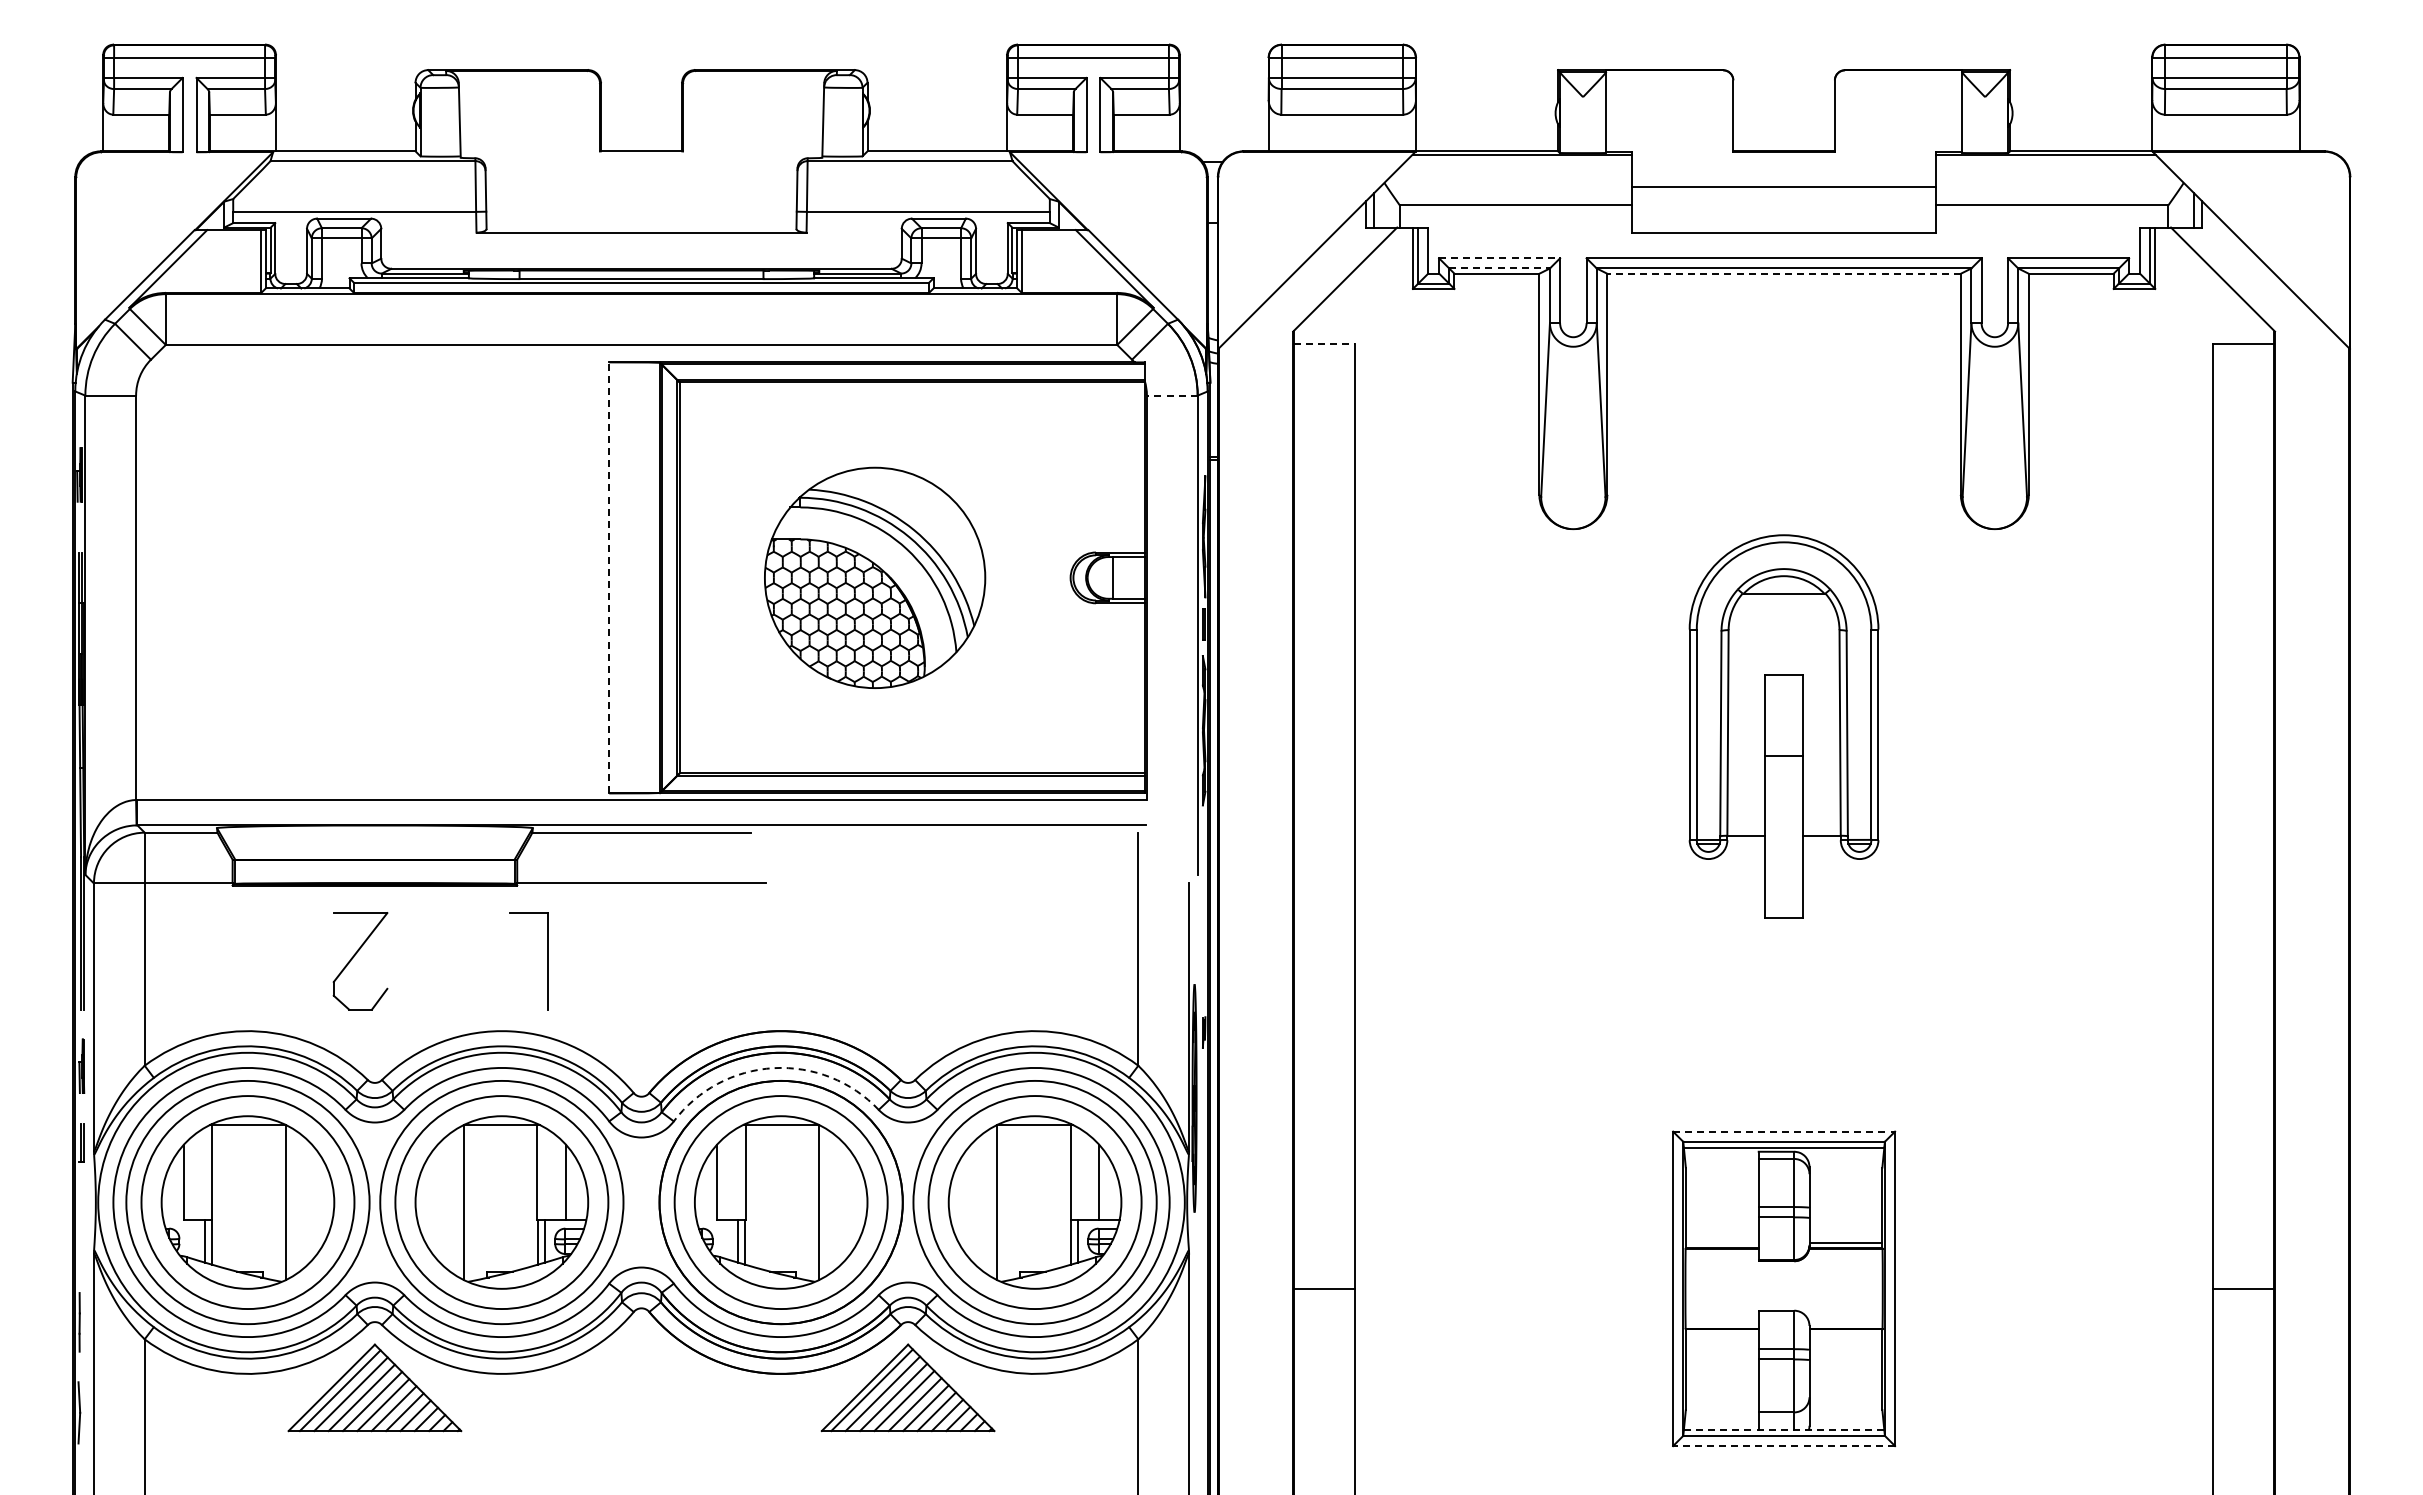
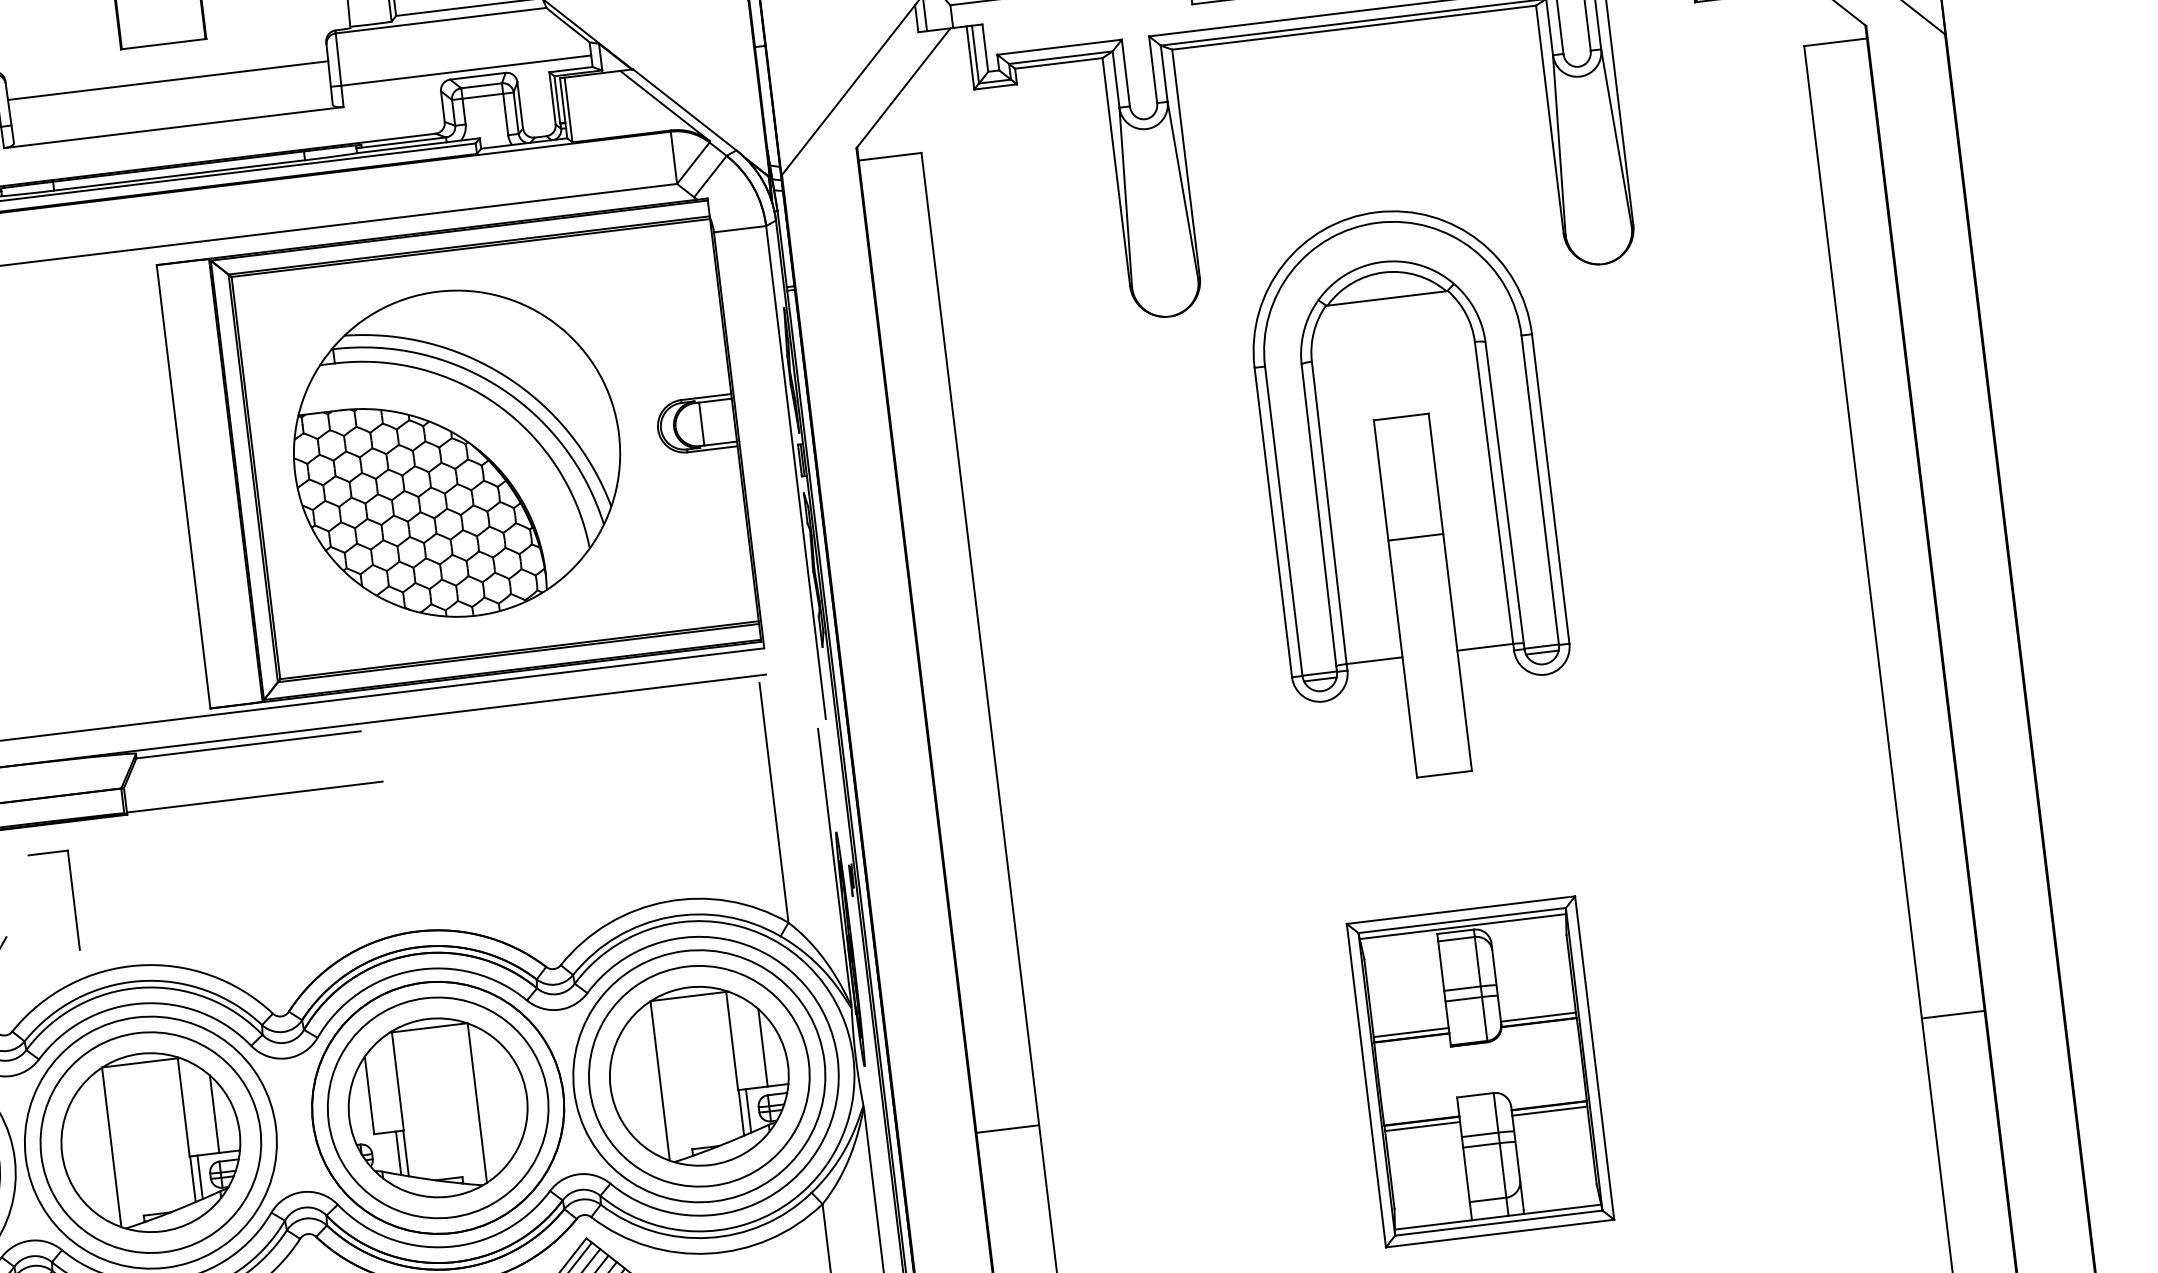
line: (641, 186) -> (168, 80), added
line: (1499, 258) -> (1059, 47), dashed -> solid
line: (1500, 268) -> (1061, 57), dashed -> solid
line: (1784, 273) -> (1354, 27), dashed -> solid
line: (1325, 343) -> (891, 156), dashed -> solid
line: (1171, 395) -> (739, 229), dashed -> solid
line: (609, 577) -> (183, 486), dashed -> solid
part: (874, 577) -> (456, 453), size x1.43
part: (1783, 726) -> (1409, 493), size x1.43
part: (547, 961) -> (73, 900), moved
arc: (773, 1068) -> (413, 970), dashed -> solid
line: (1784, 1131) -> (1461, 909), dashed -> solid
line: (1721, 1243) -> (1410, 1032), added
line: (1721, 1334) -> (1421, 1126), added
line: (1845, 1334) -> (1549, 1111), added
line: (1783, 1430) -> (1497, 1217), dashed -> solid
line: (1784, 1446) -> (1500, 1233), dashed -> solid

